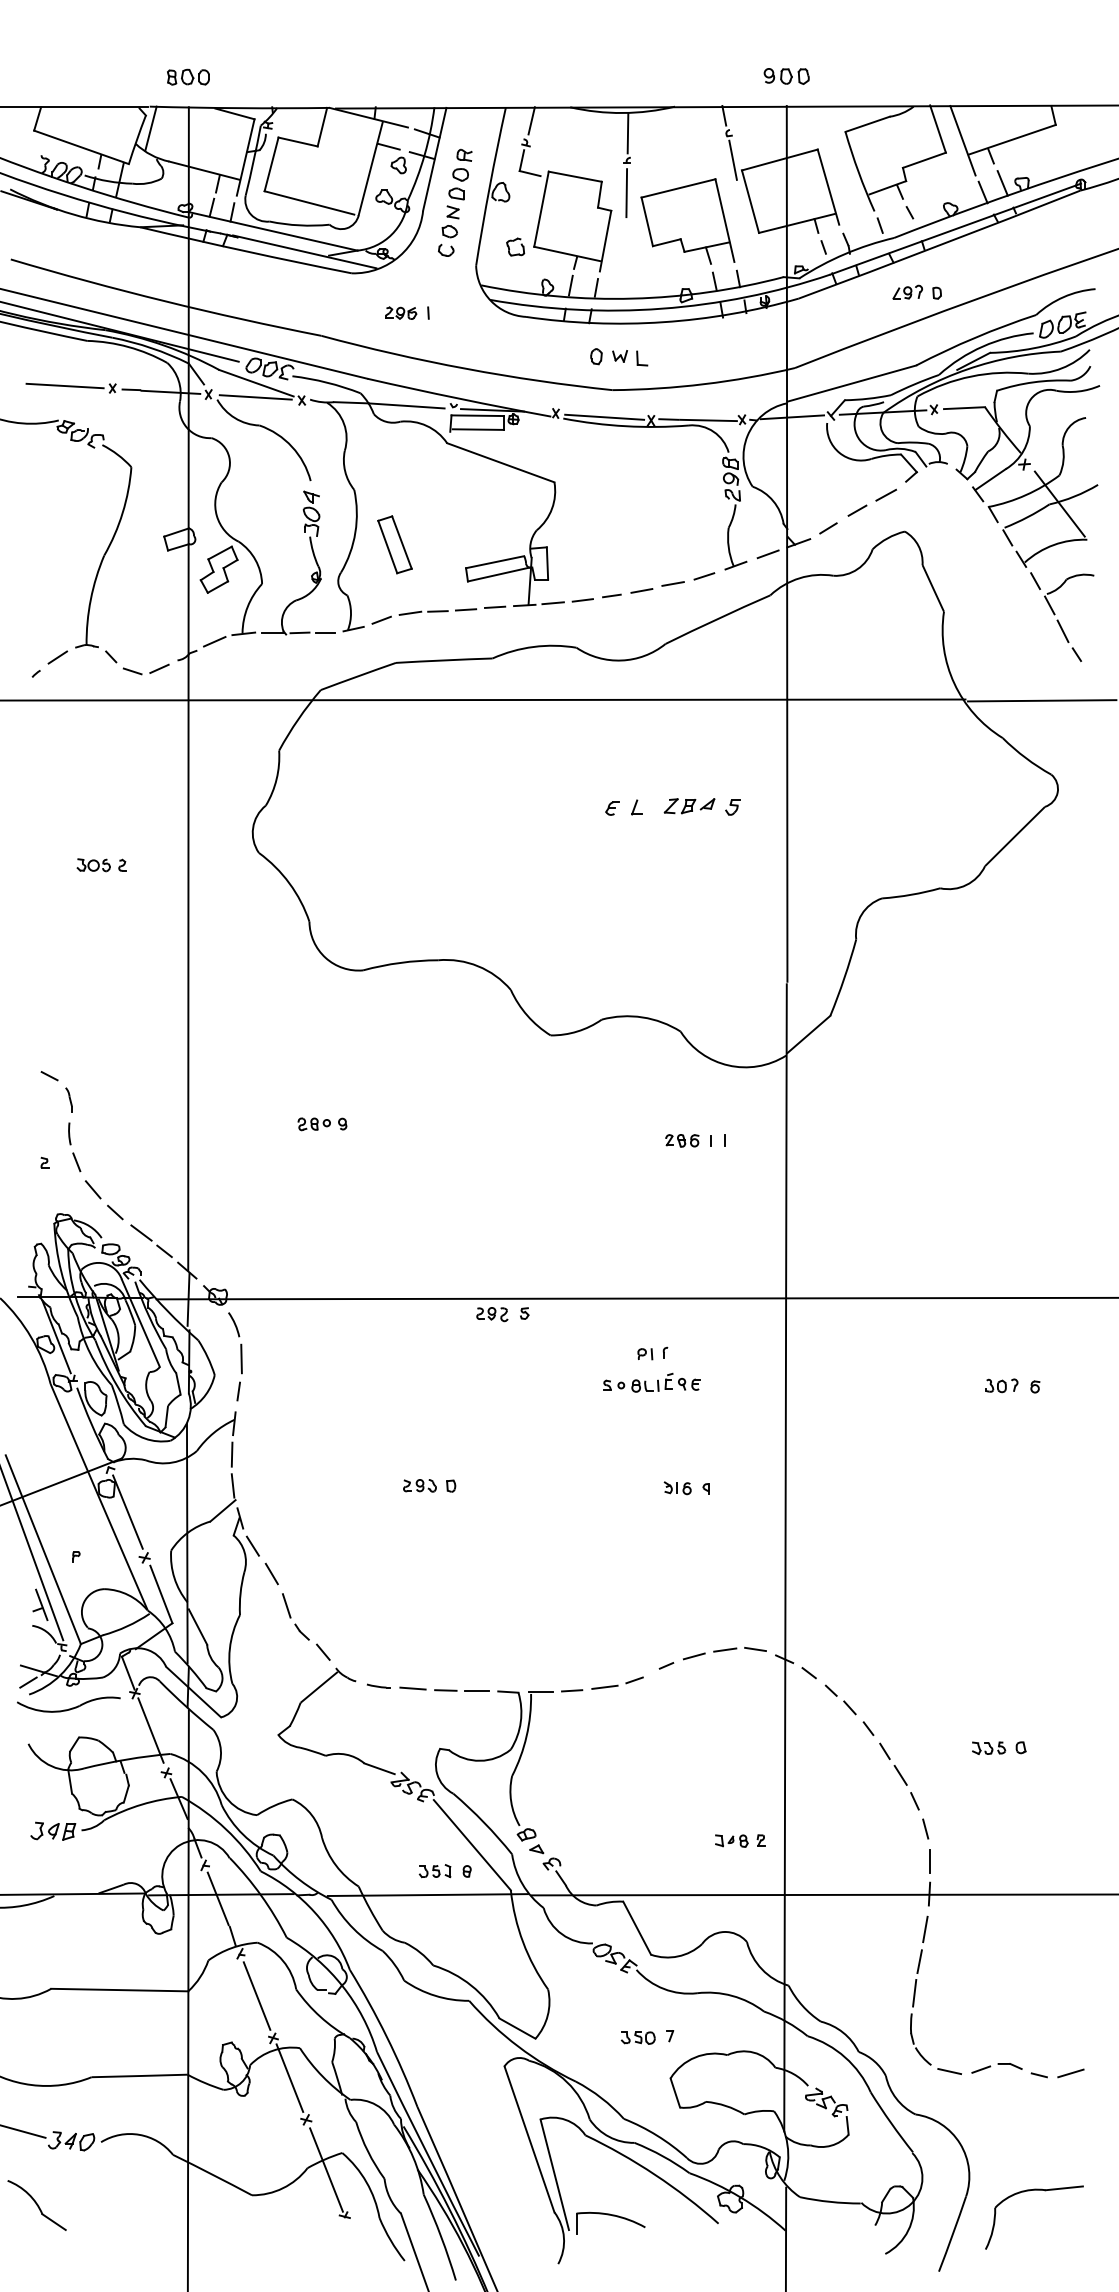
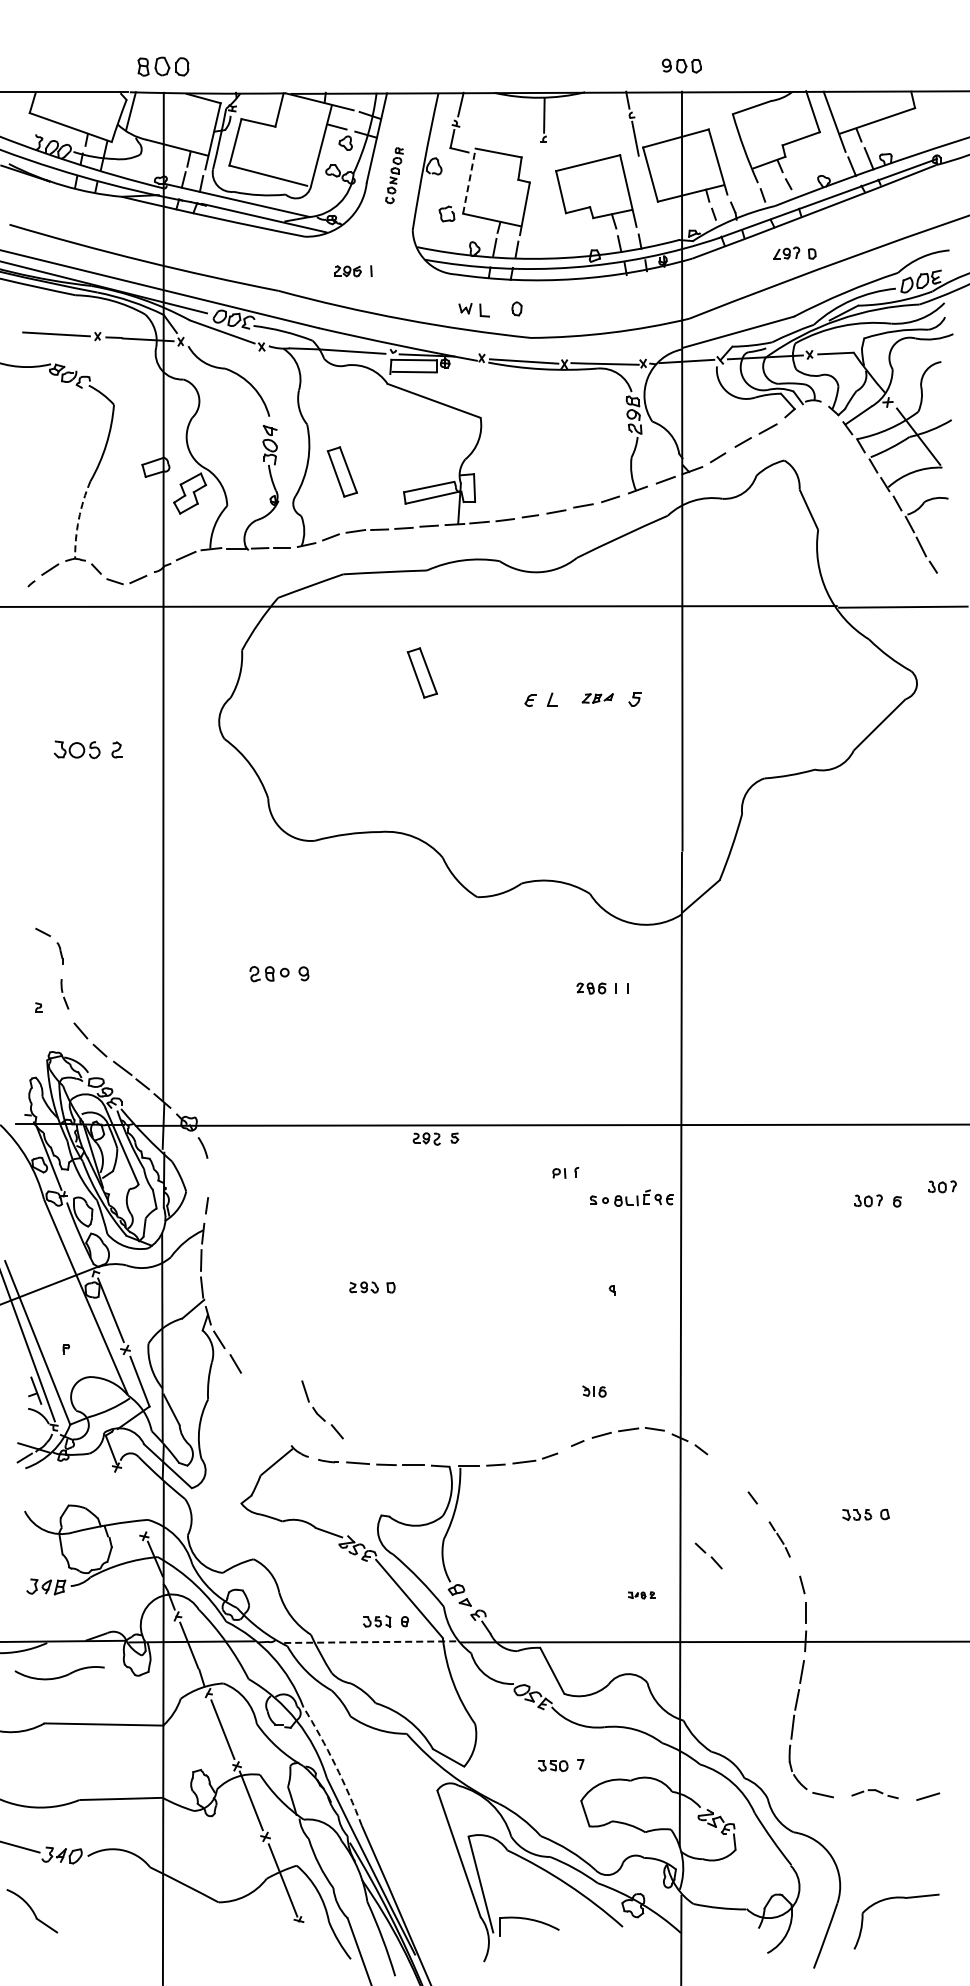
part: (188, 76) -> (163, 66), size x1.4
line: (627, 193) -> (543, 167), removed
part: (455, 202) -> (394, 175), size x0.6
line: (541, 208) -> (469, 180), solid -> dashed
part: (629, 358) -> (473, 310), moved
line: (255, 397) -> (221, 344), removed
arc: (90, 599) -> (78, 519), solid -> dashed
part: (486, 776) -> (421, 672), added
part: (689, 806) -> (597, 698), size x0.7
part: (101, 865) -> (88, 749), size x1.6
part: (322, 1124) -> (279, 974), size x1.4
part: (74, 1146) -> (64, 993), size x0.7
line: (241, 1358) -> (209, 1177), removed
part: (1087, 1369) -> (942, 1186), added
part: (651, 1381) -> (631, 1197), moved
part: (677, 1488) -> (594, 1391), moved
part: (306, 1626) -> (322, 1409), moved
part: (840, 1699) -> (708, 1555), moved
part: (68, 1705) -> (59, 1673), moved
line: (150, 1730) -> (130, 1499), removed
part: (899, 1776) -> (779, 1539), size x0.6
part: (740, 1841) -> (641, 1595), size x0.6
line: (427, 1895) -> (370, 1642), solid -> dashed
arc: (386, 2037) -> (335, 1765), solid -> dashed
part: (1008, 2069) -> (874, 1793), size x0.7

